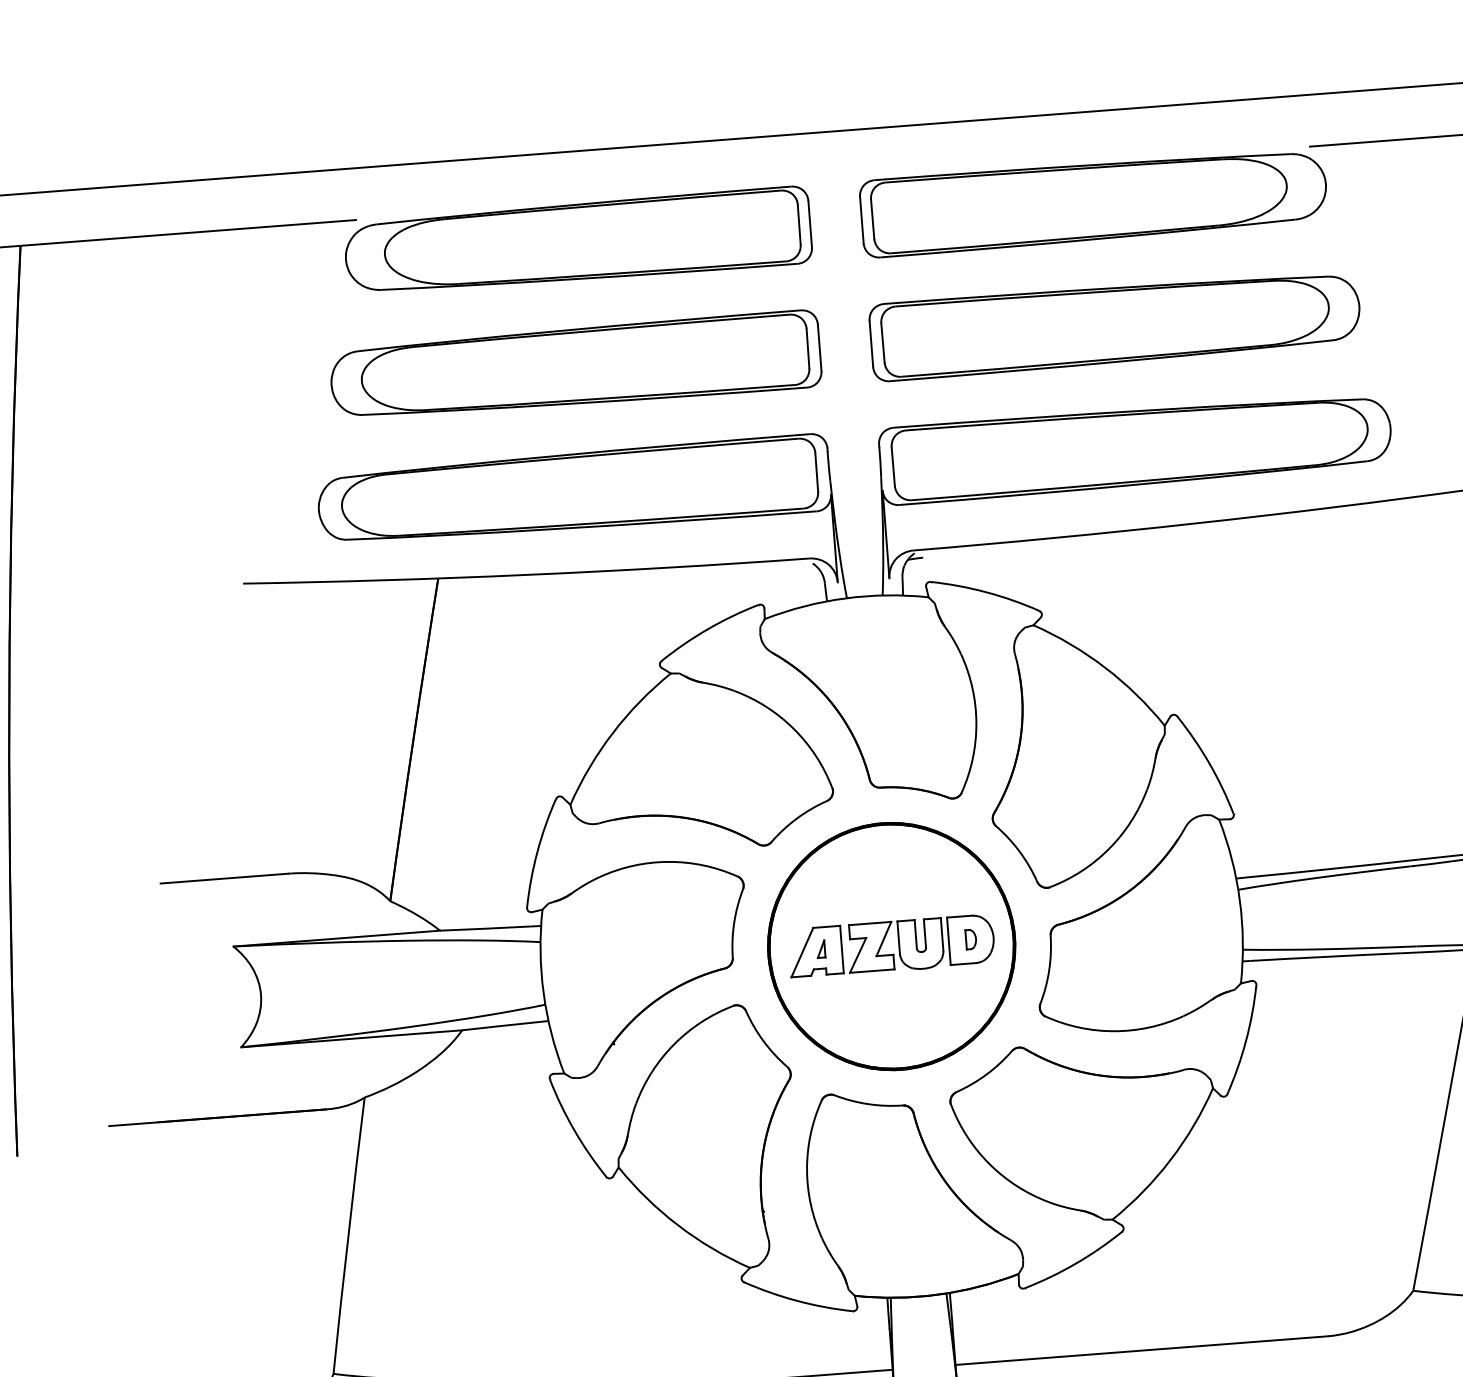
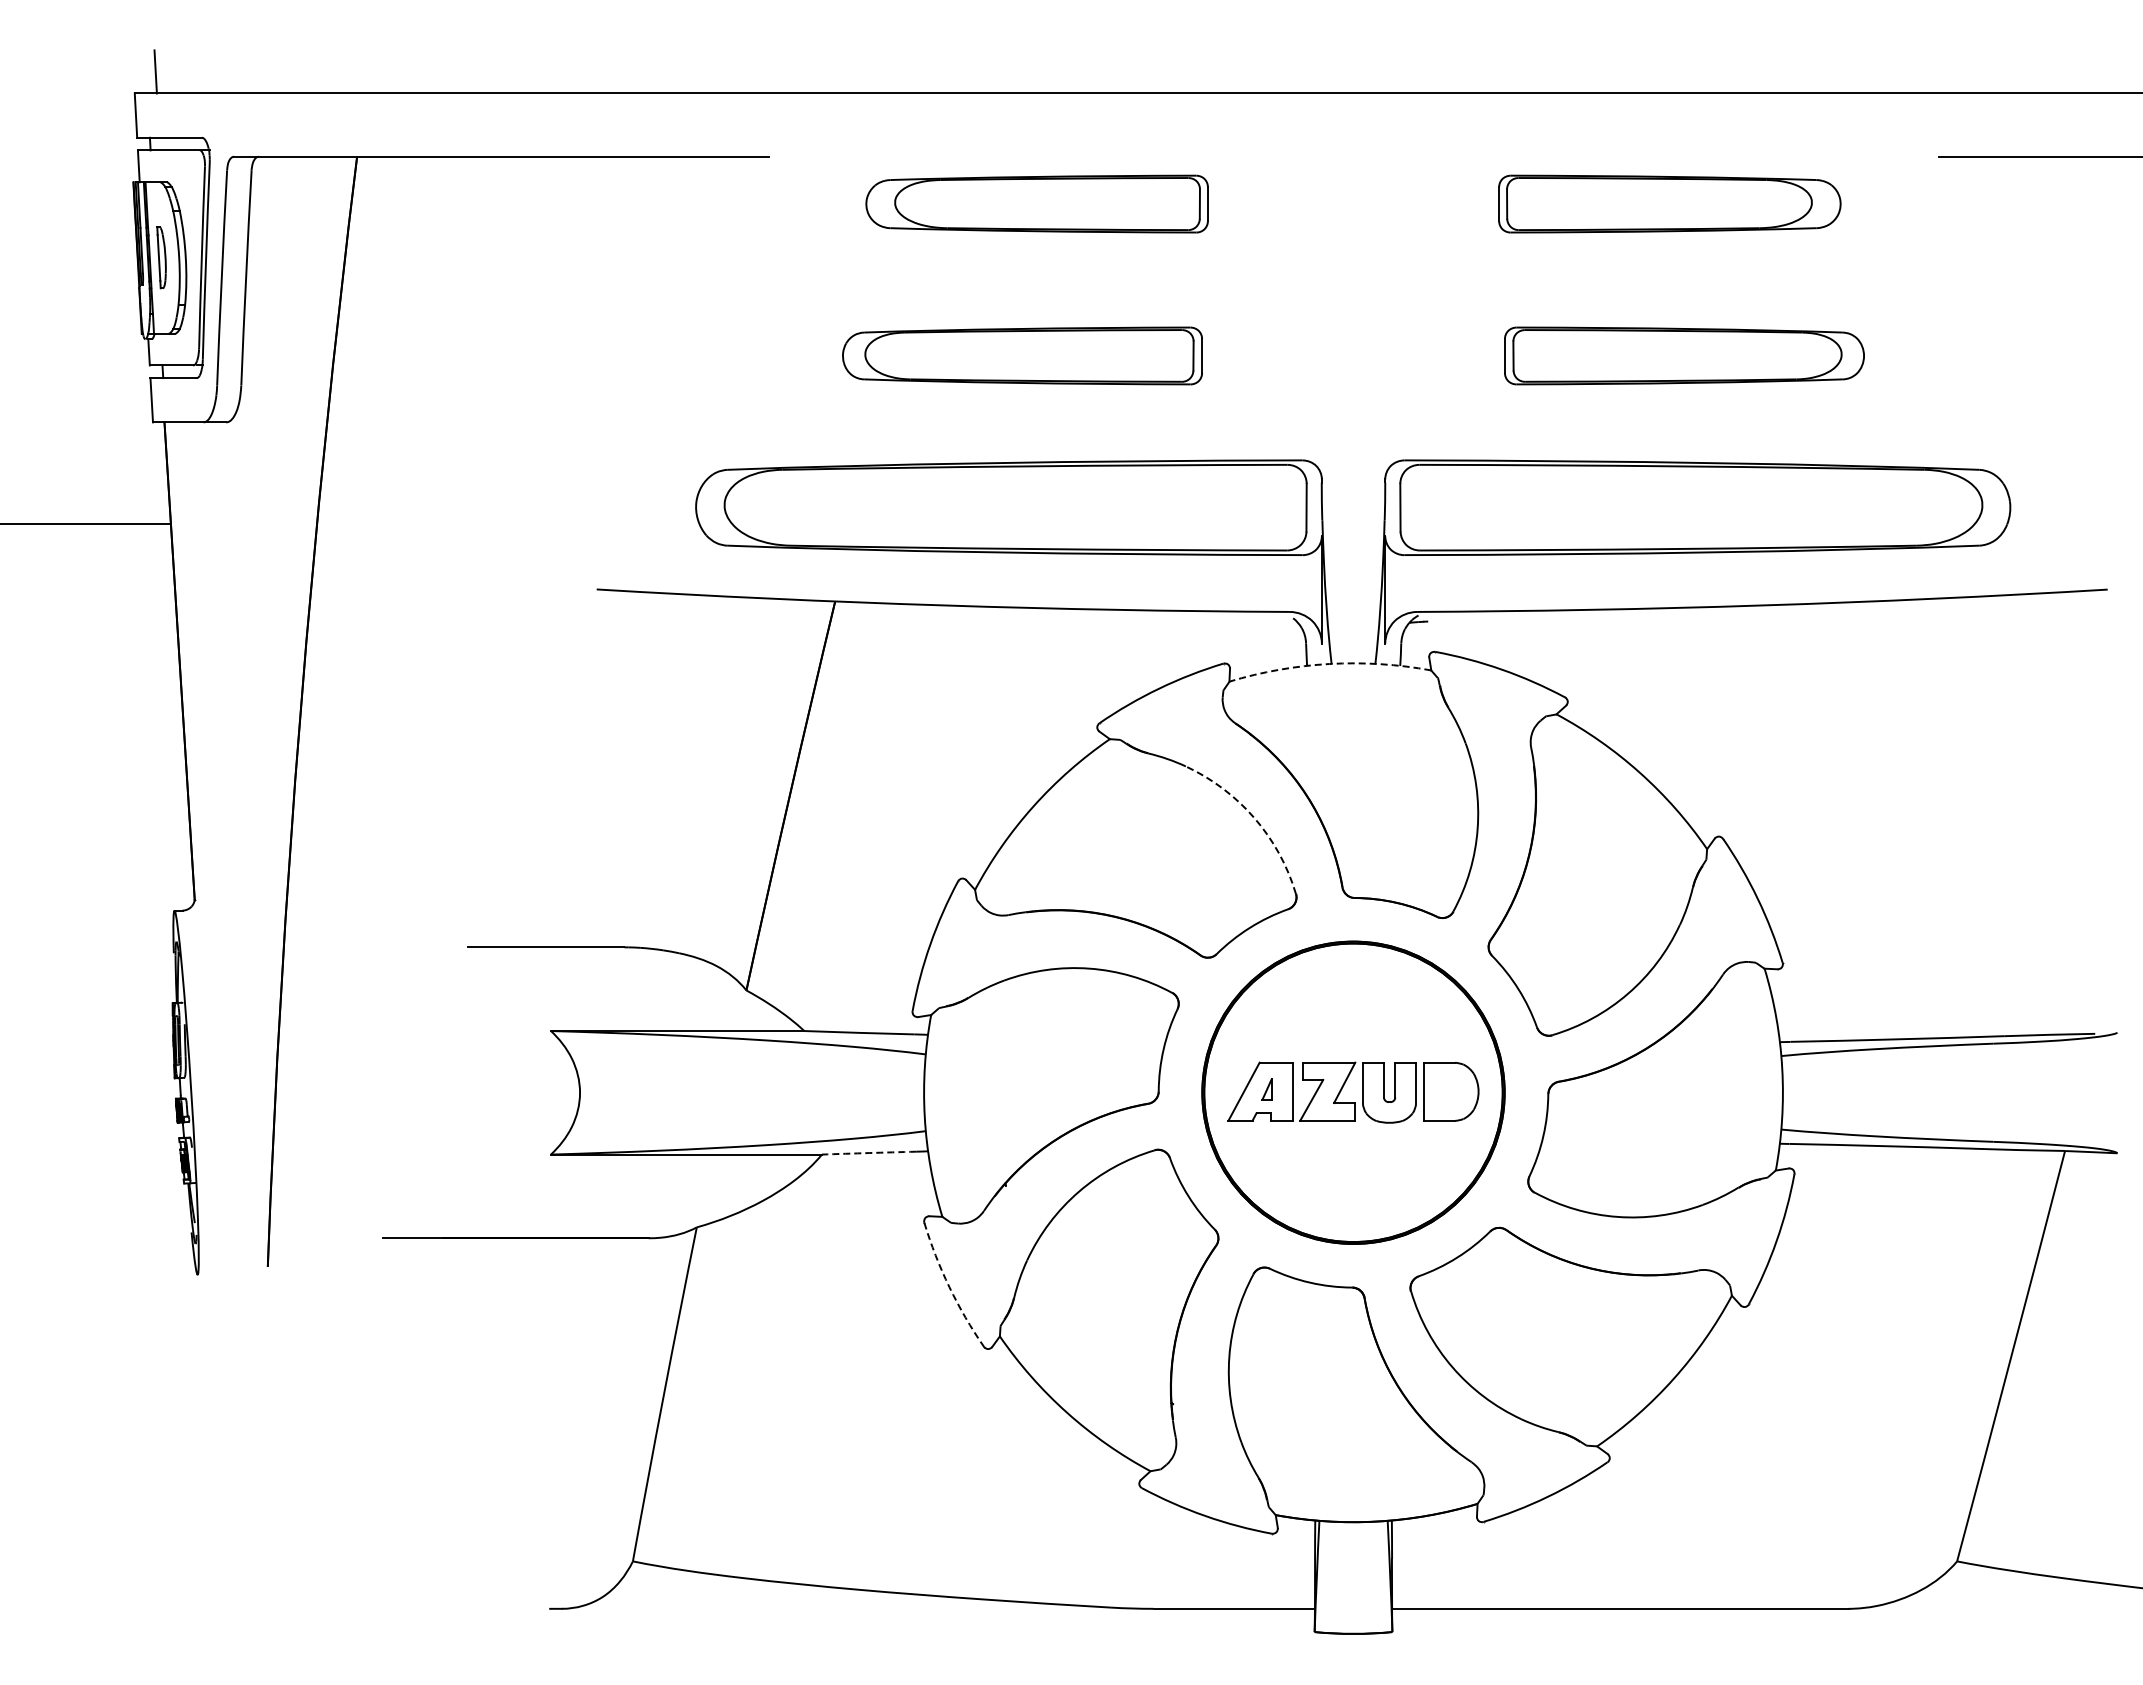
part: (1093, 201) -> (1669, 203), size x0.6
part: (577, 241) -> (1036, 203), size x0.6
part: (1115, 324) -> (1684, 355), size x0.6
part: (575, 366) -> (1022, 355), size x0.6
arc: (845, 598) -> (1329, 663), solid -> dashed
arc: (793, 729) -> (1254, 818), solid -> dashed
part: (970, 939) -> (1450, 1091), removed
arc: (500, 1026) -> (869, 1153), solid -> dashed
arc: (574, 1130) -> (949, 1287), solid -> dashed

